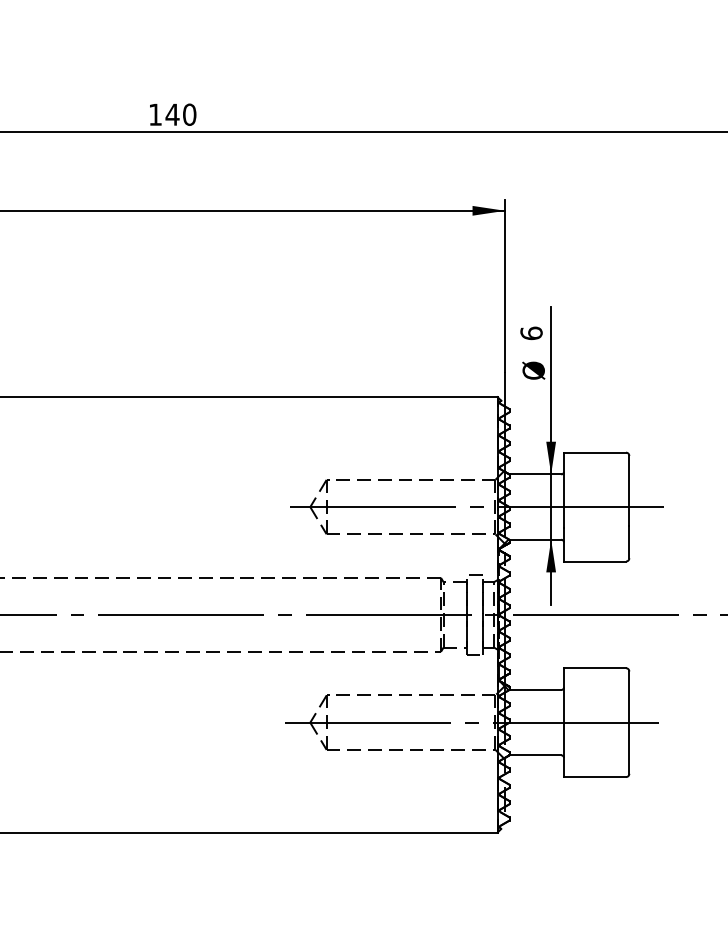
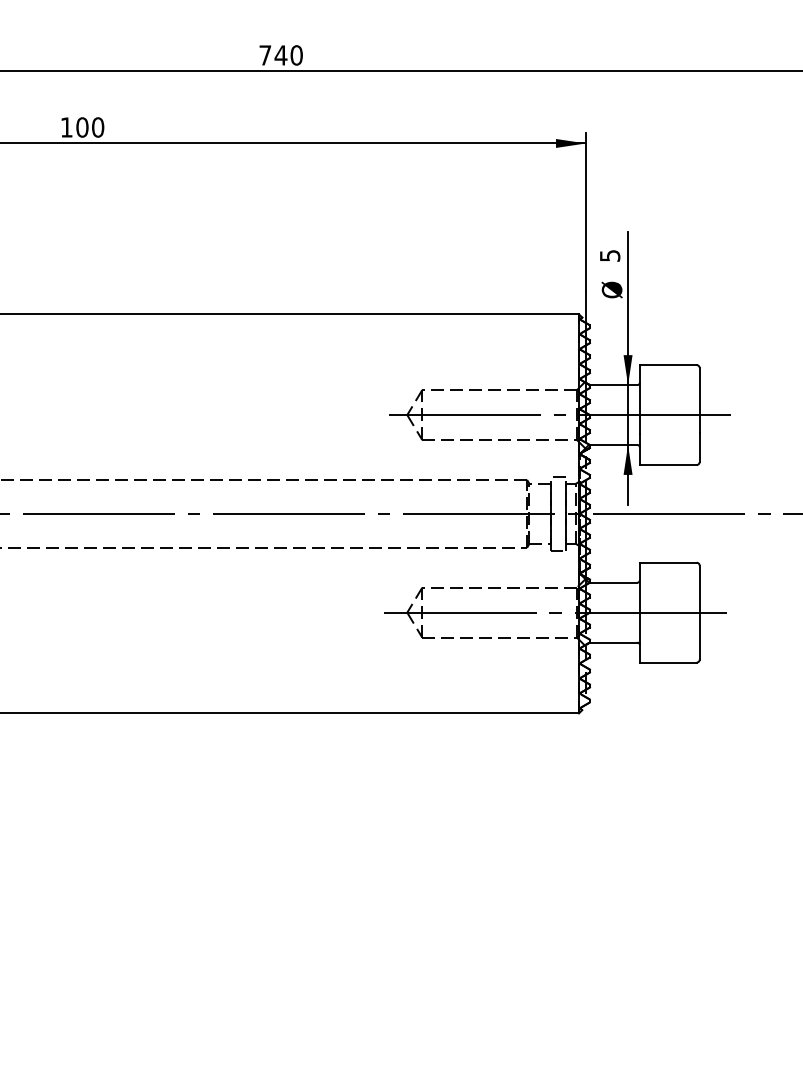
text: (155, 114) -> (265, 55), 140 -> 740
text: (530, 333) -> (609, 255), 6 -> 5

